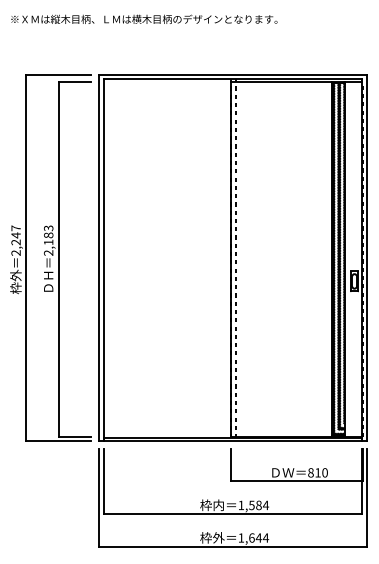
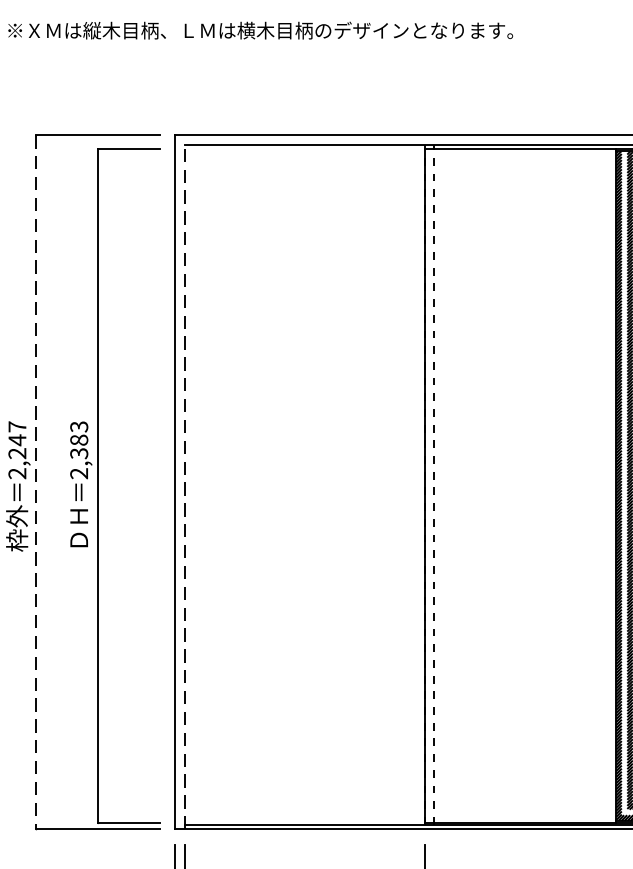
text: (48, 242) -> (78, 453), 2,183 -> 2,383
line: (26, 258) -> (37, 484), solid -> dashed
line: (104, 260) -> (185, 487), solid -> dashed

